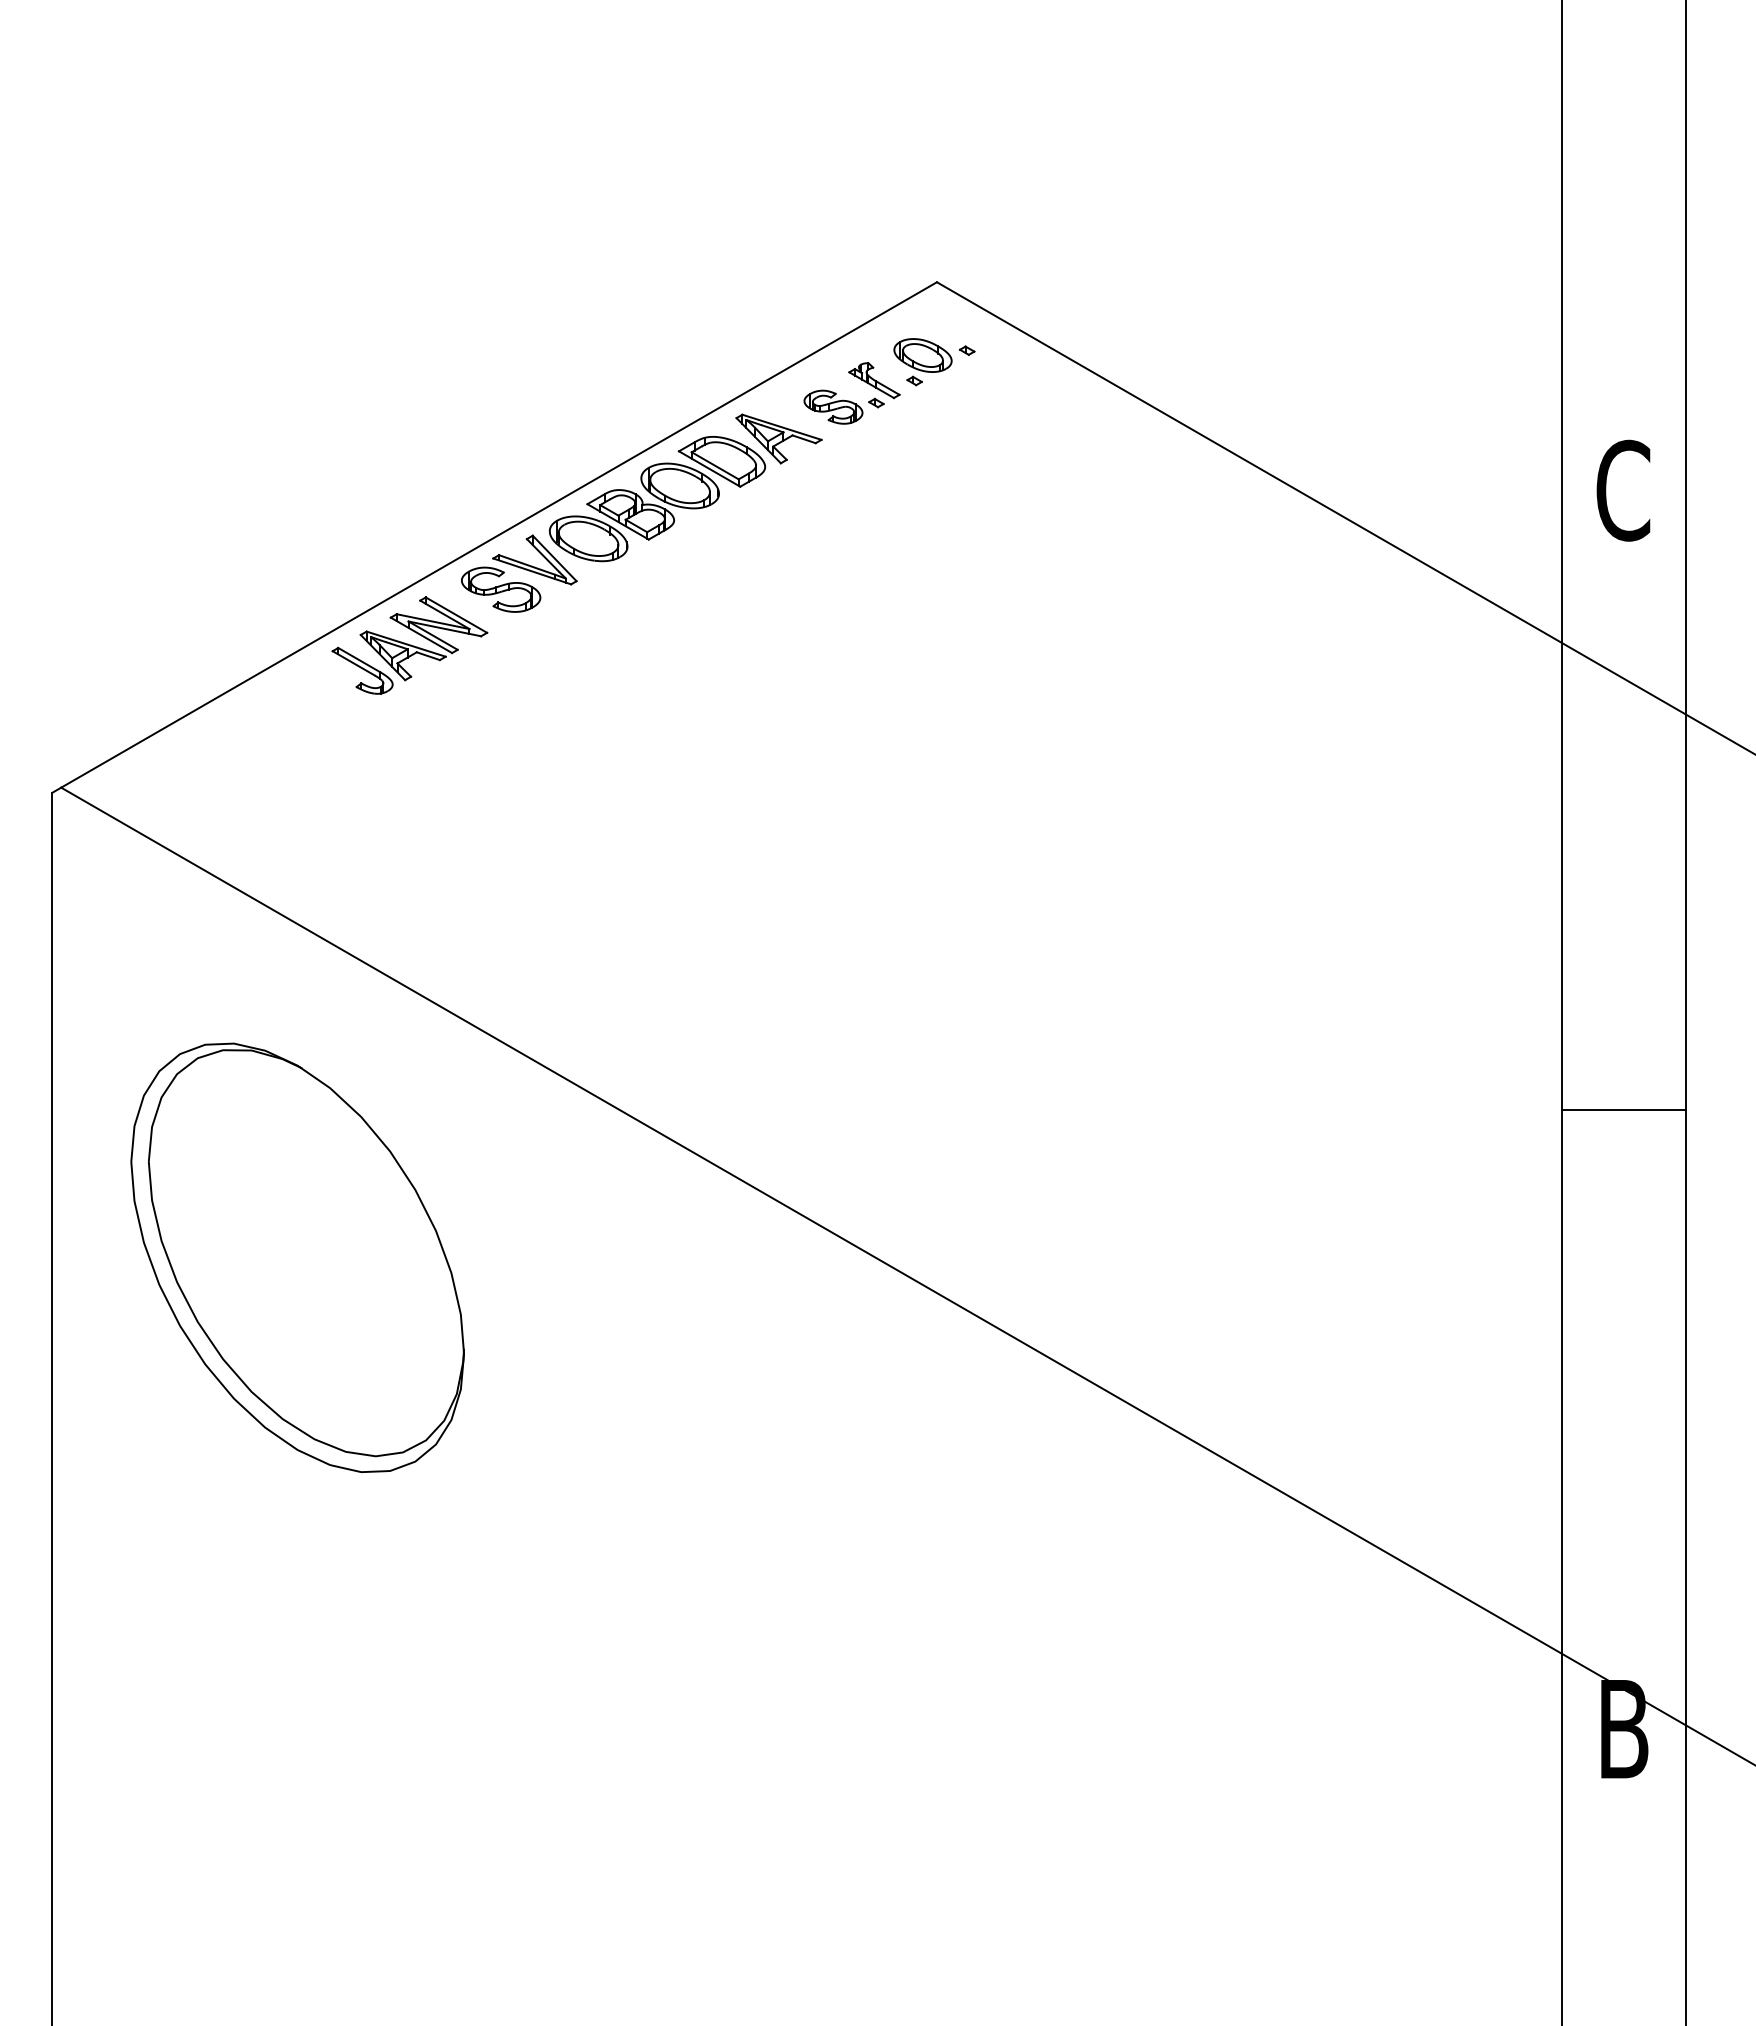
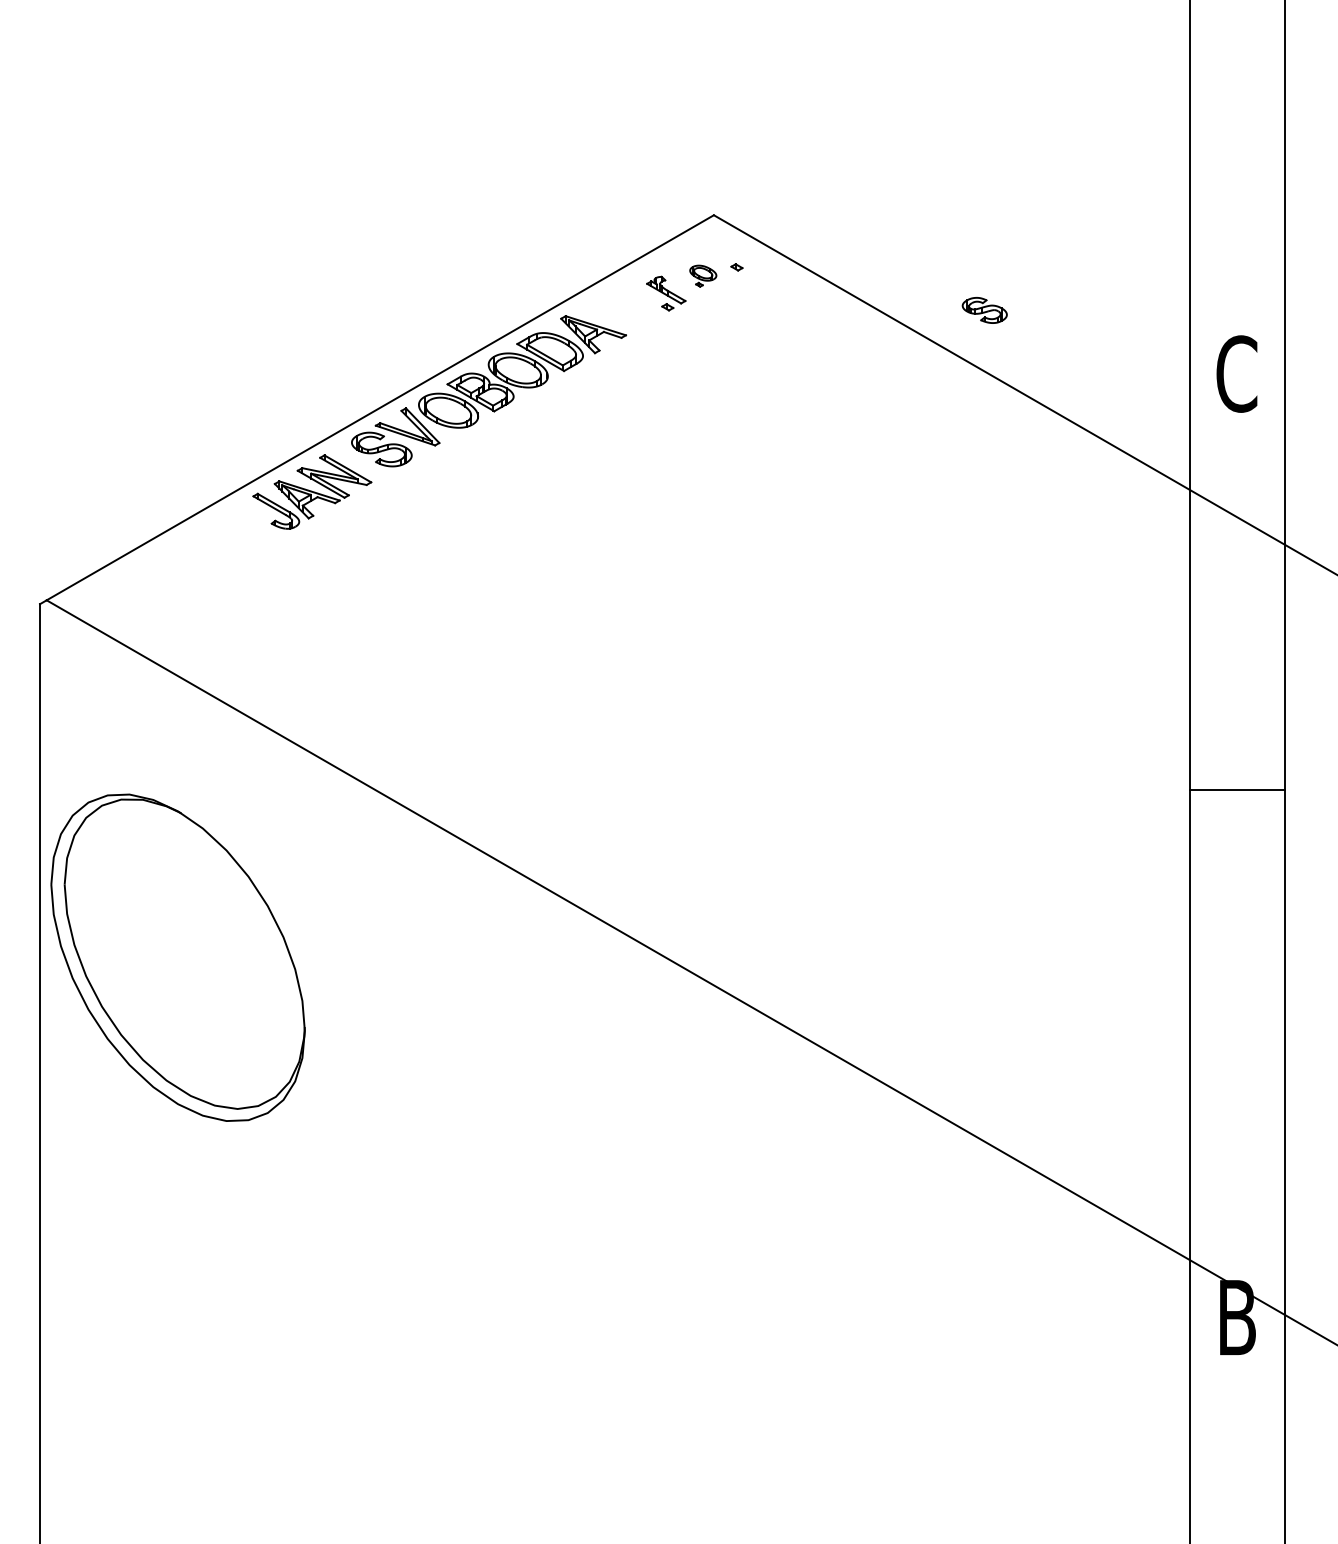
part: (922, 362) -> (702, 276), size x0.6
part: (833, 406) -> (984, 309), moved
line: (1624, 1109) -> (1237, 789), moved
part: (297, 1257) -> (177, 957), moved

